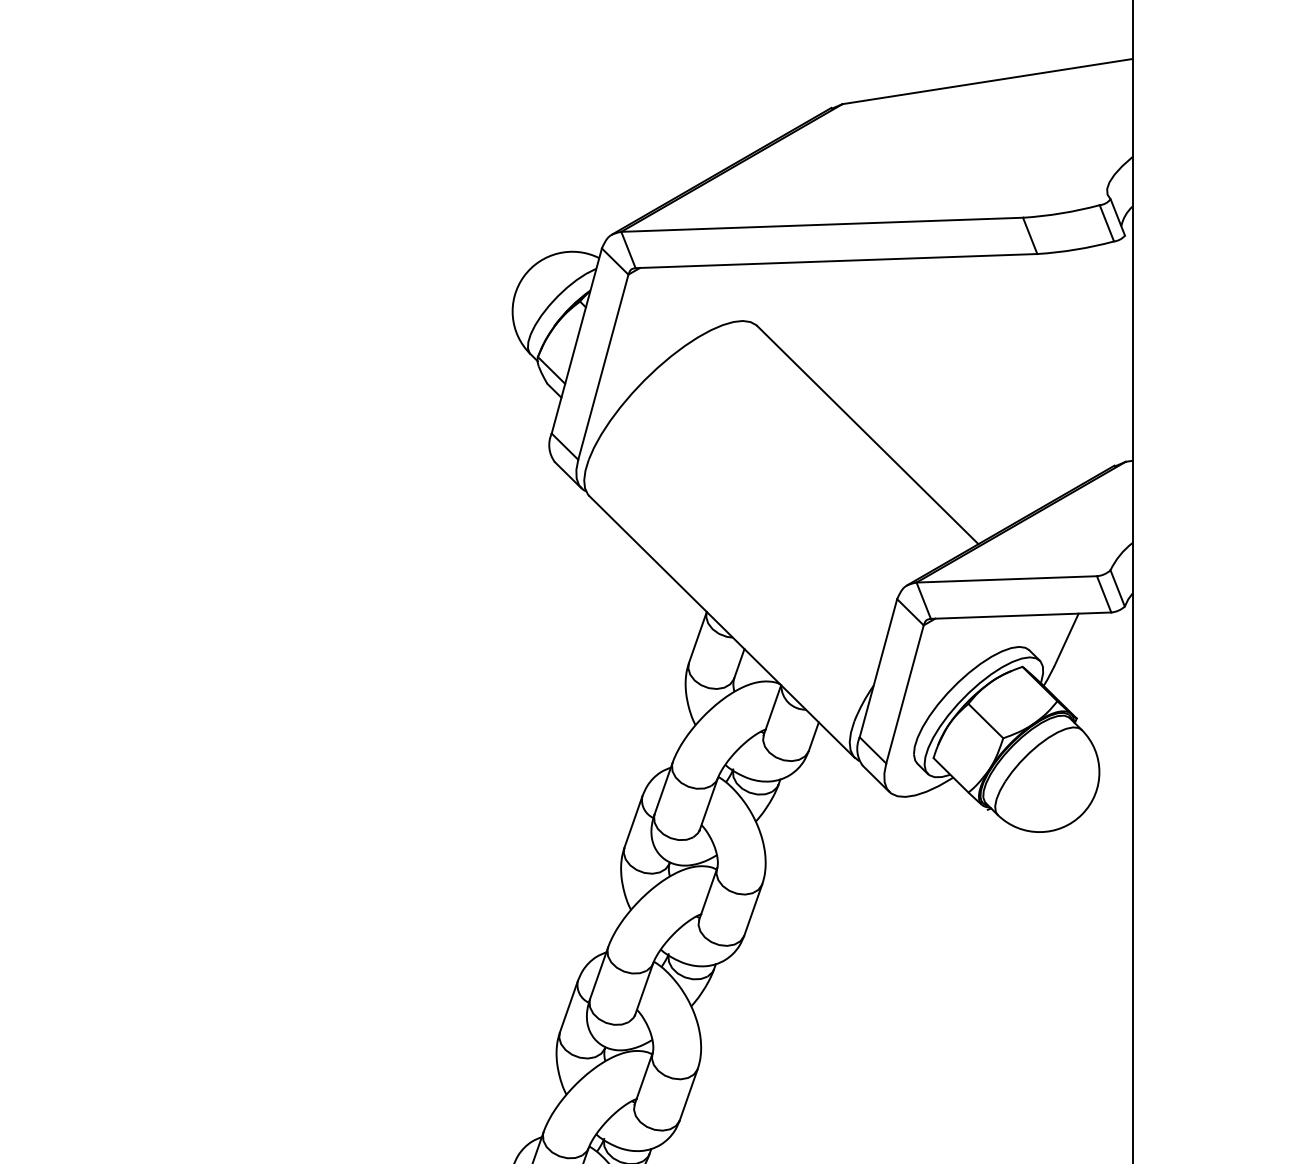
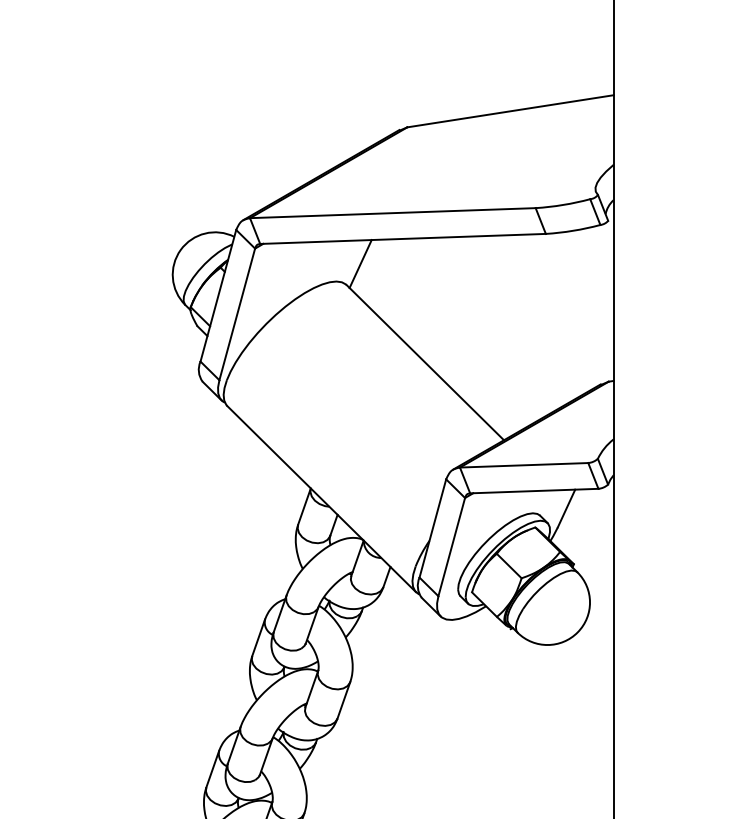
line: (776, 296) -> (360, 264), added

